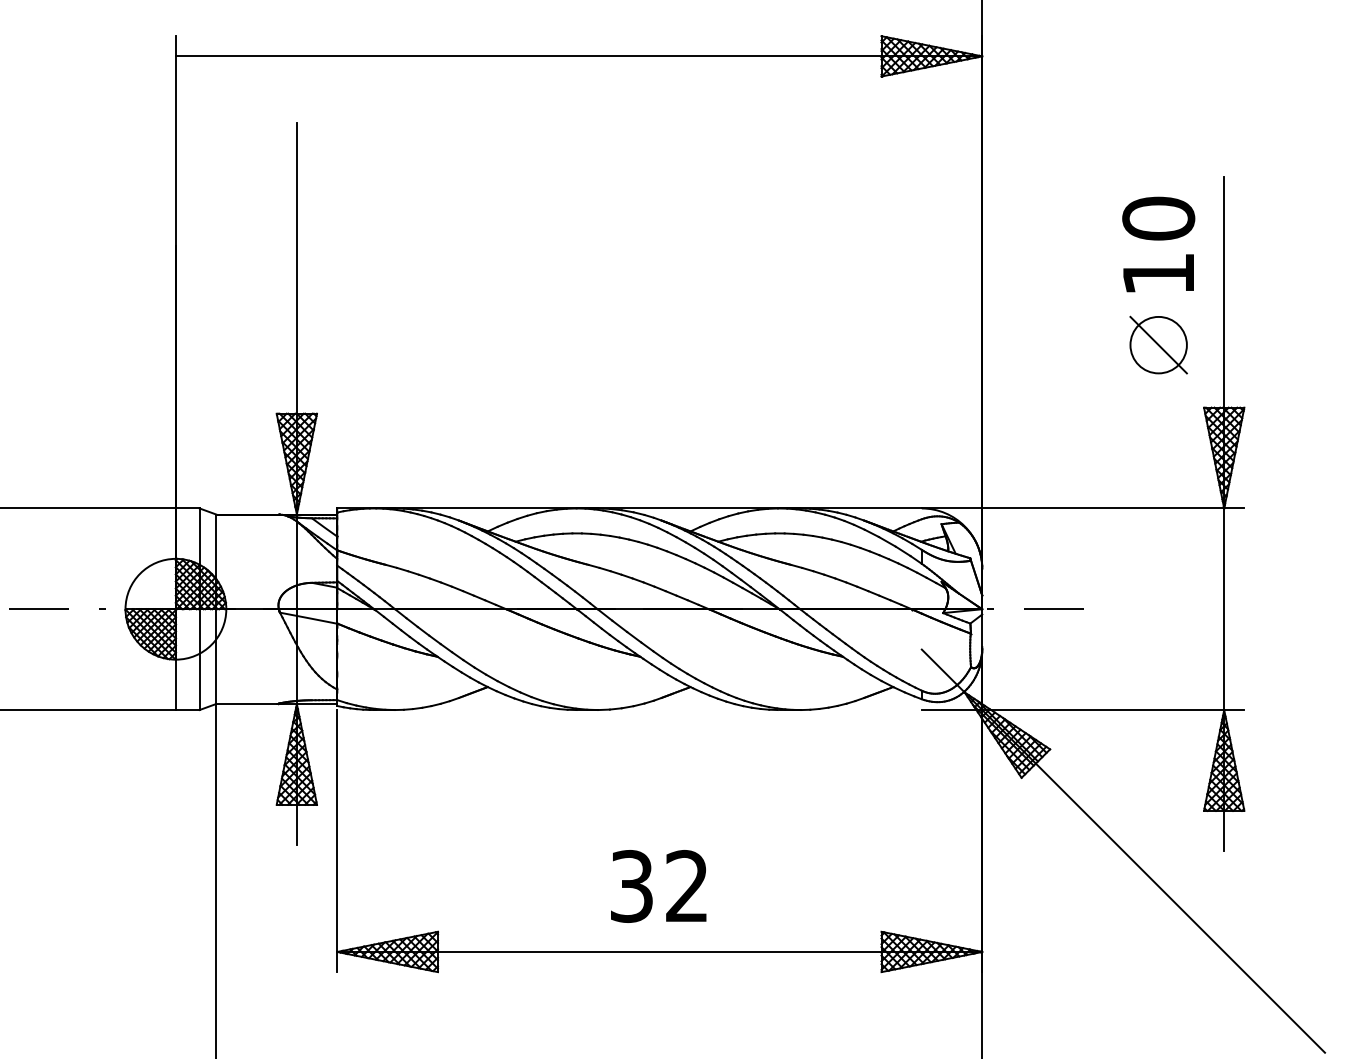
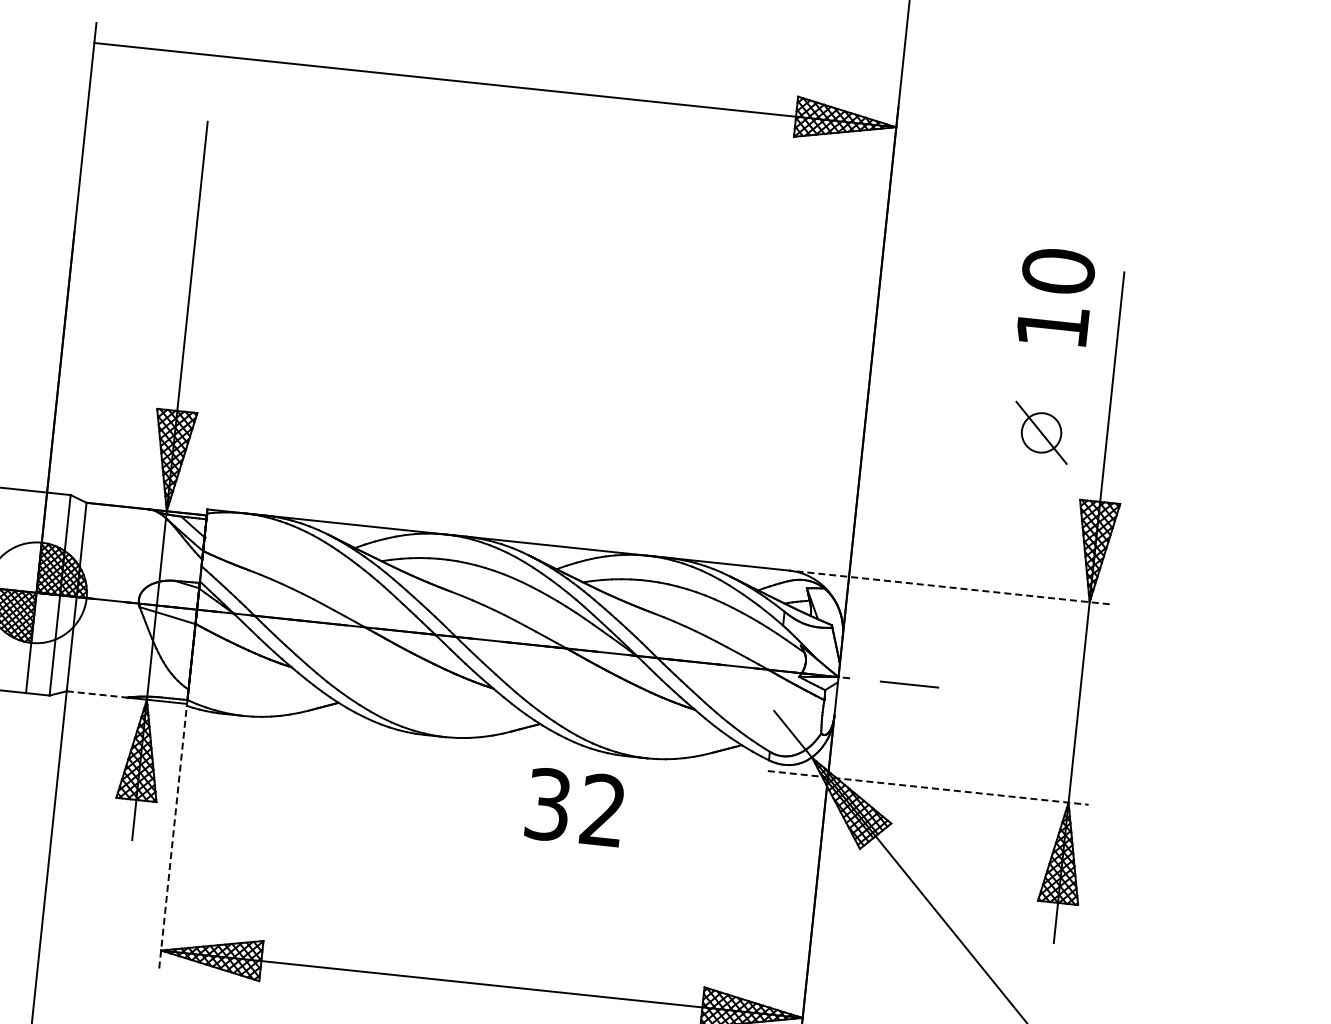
text: (1158, 244) -> (1055, 296), moved
circle: (1158, 344) -> (1041, 432), size x0.7
line: (1082, 508) -> (948, 587), solid -> dashed
line: (248, 704) -> (98, 695), solid -> dashed
line: (1083, 710) -> (928, 788), solid -> dashed
line: (337, 841) -> (172, 840), solid -> dashed
text: (658, 886) -> (574, 807), moved

